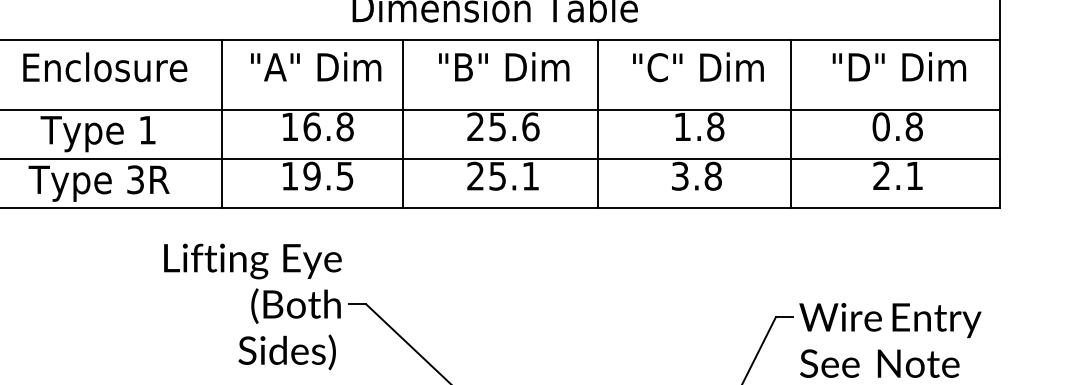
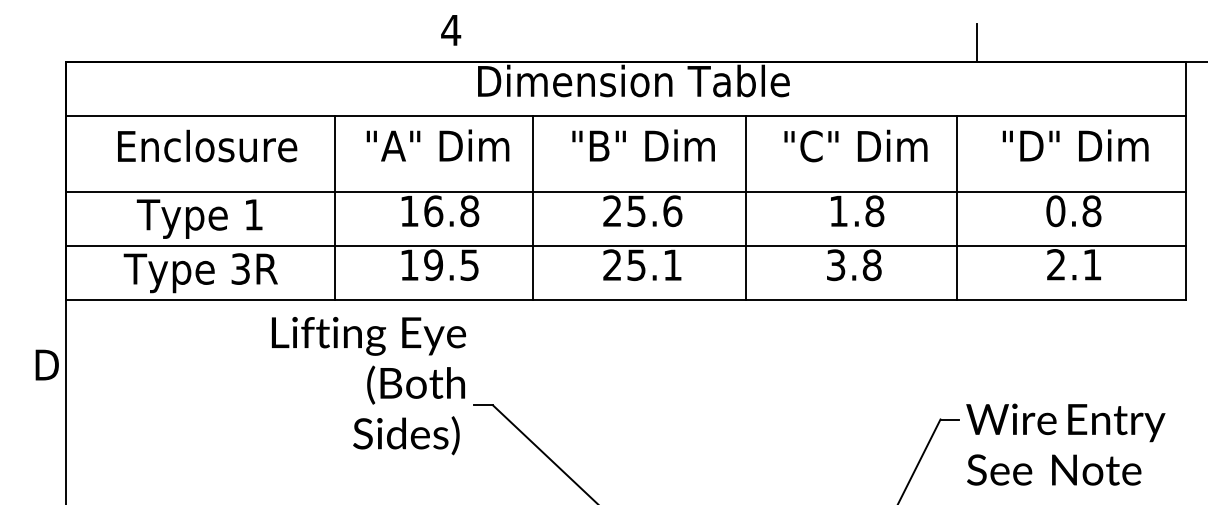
text: (253, 307) -> (369, 386), moved

